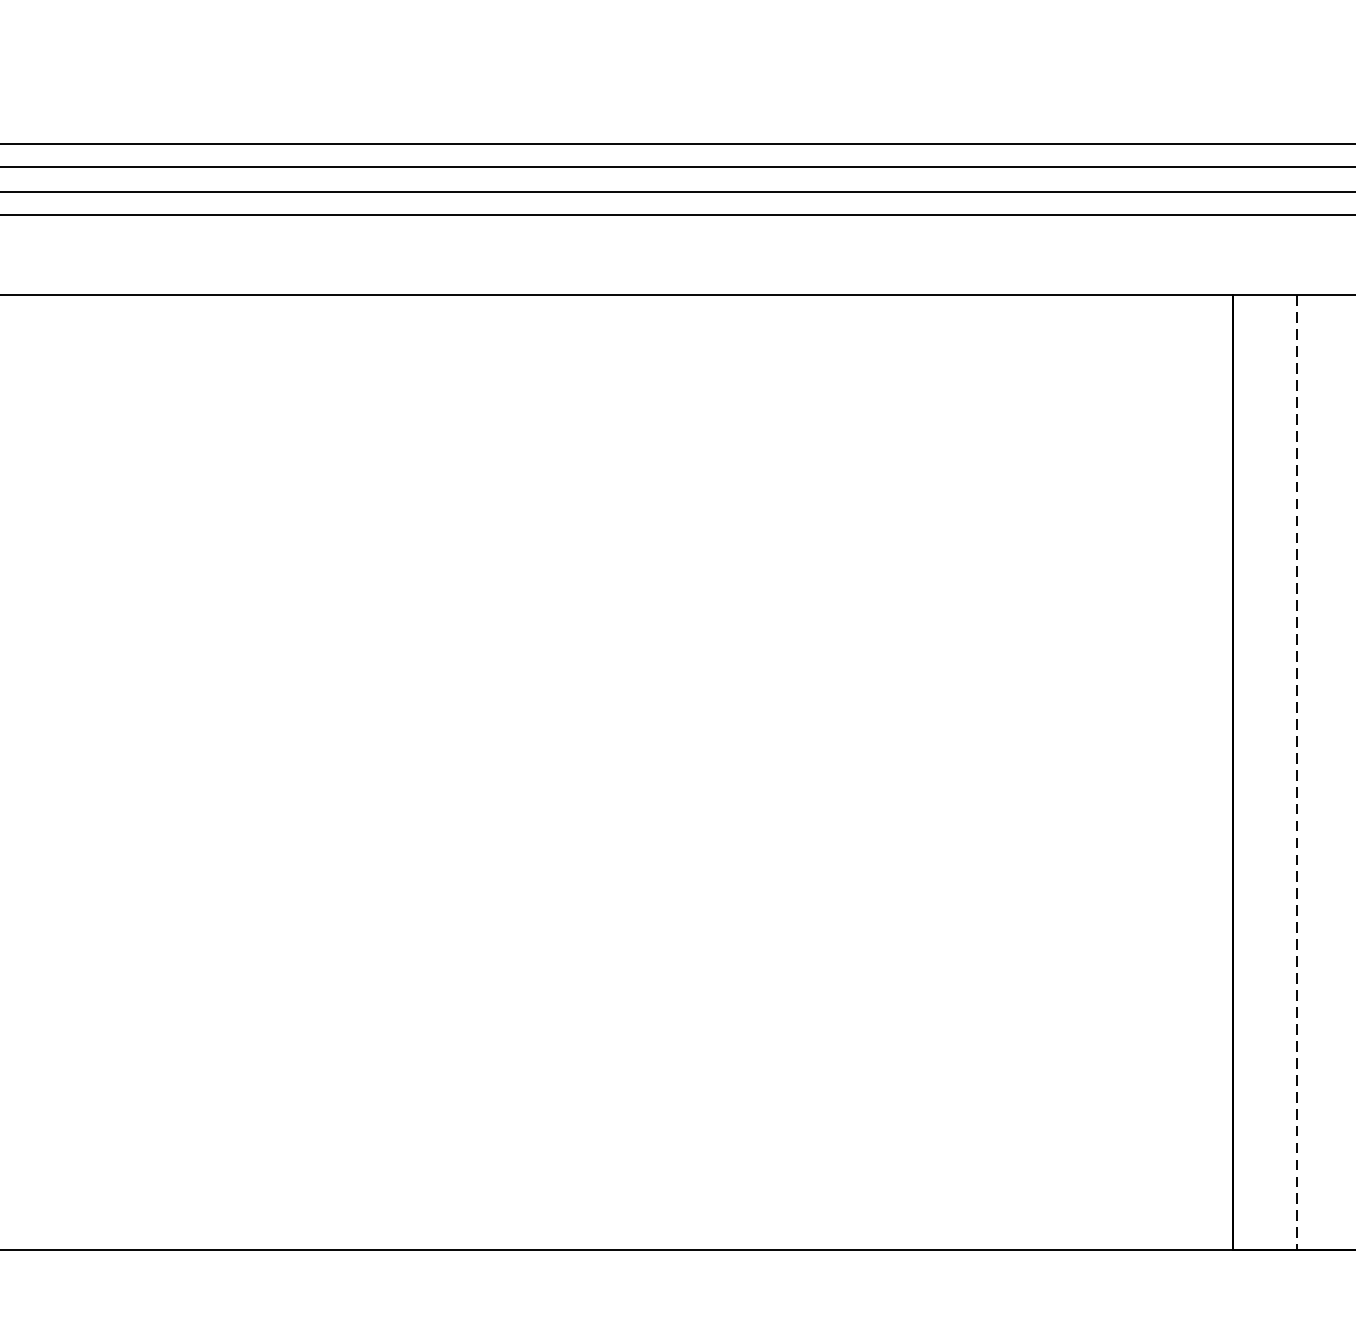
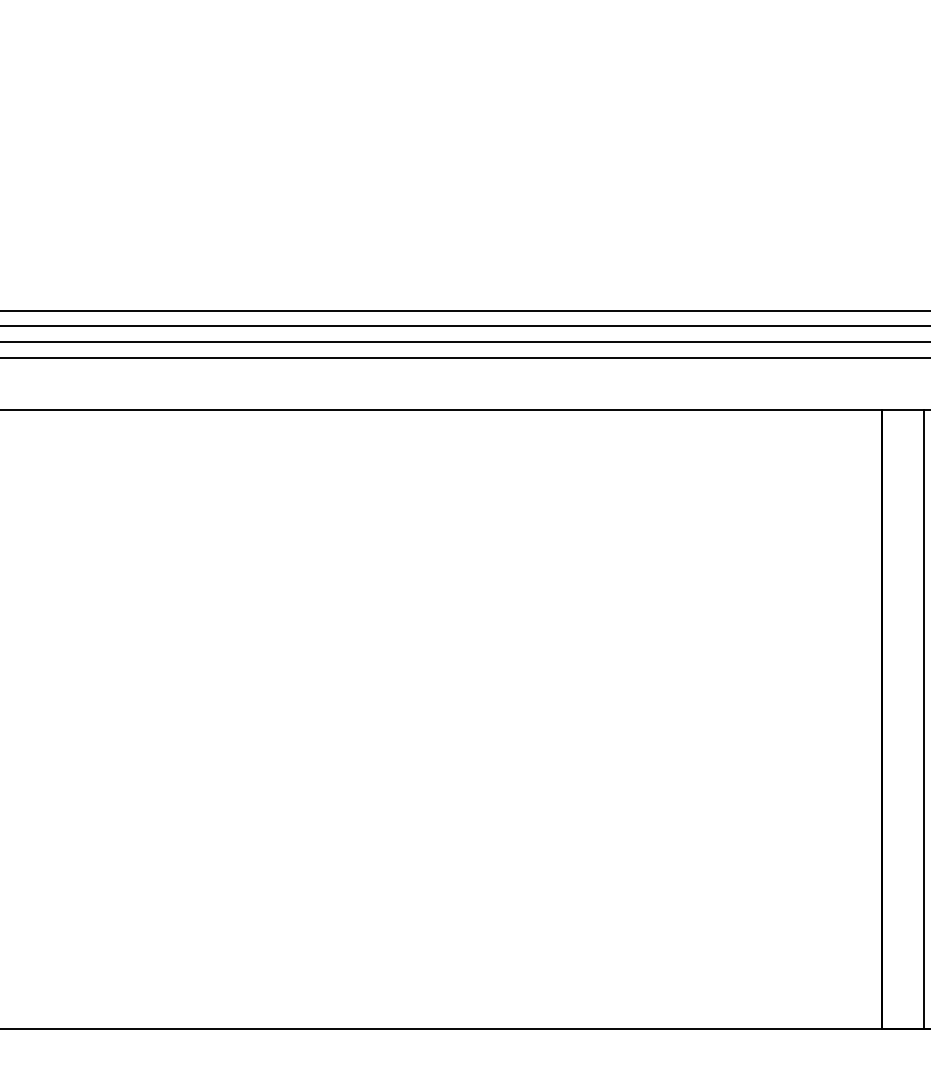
line: (1296, 772) -> (923, 719), dashed -> solid

